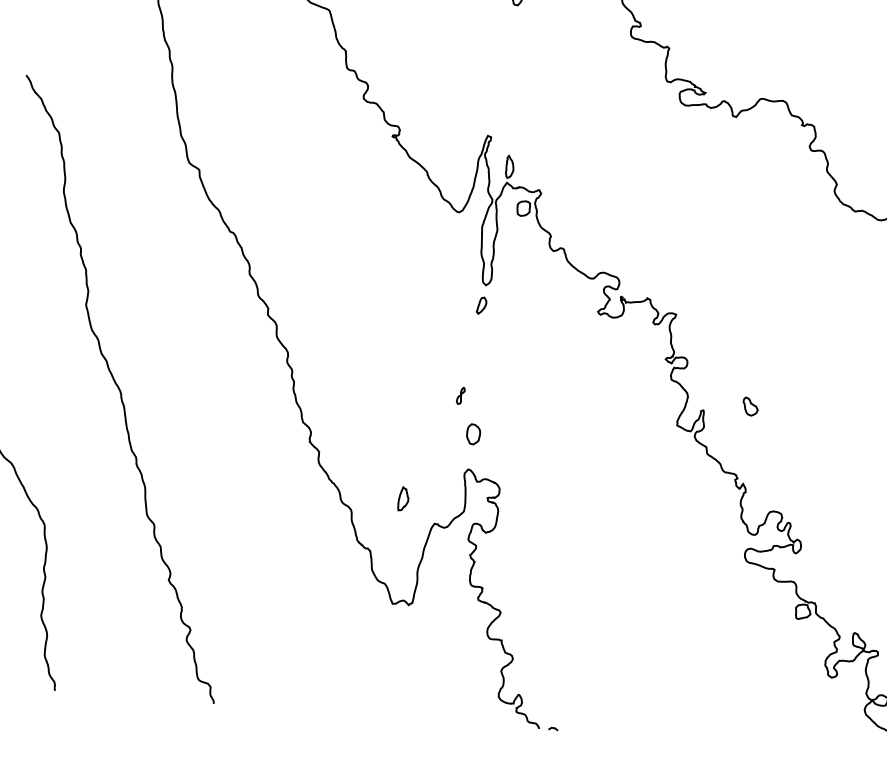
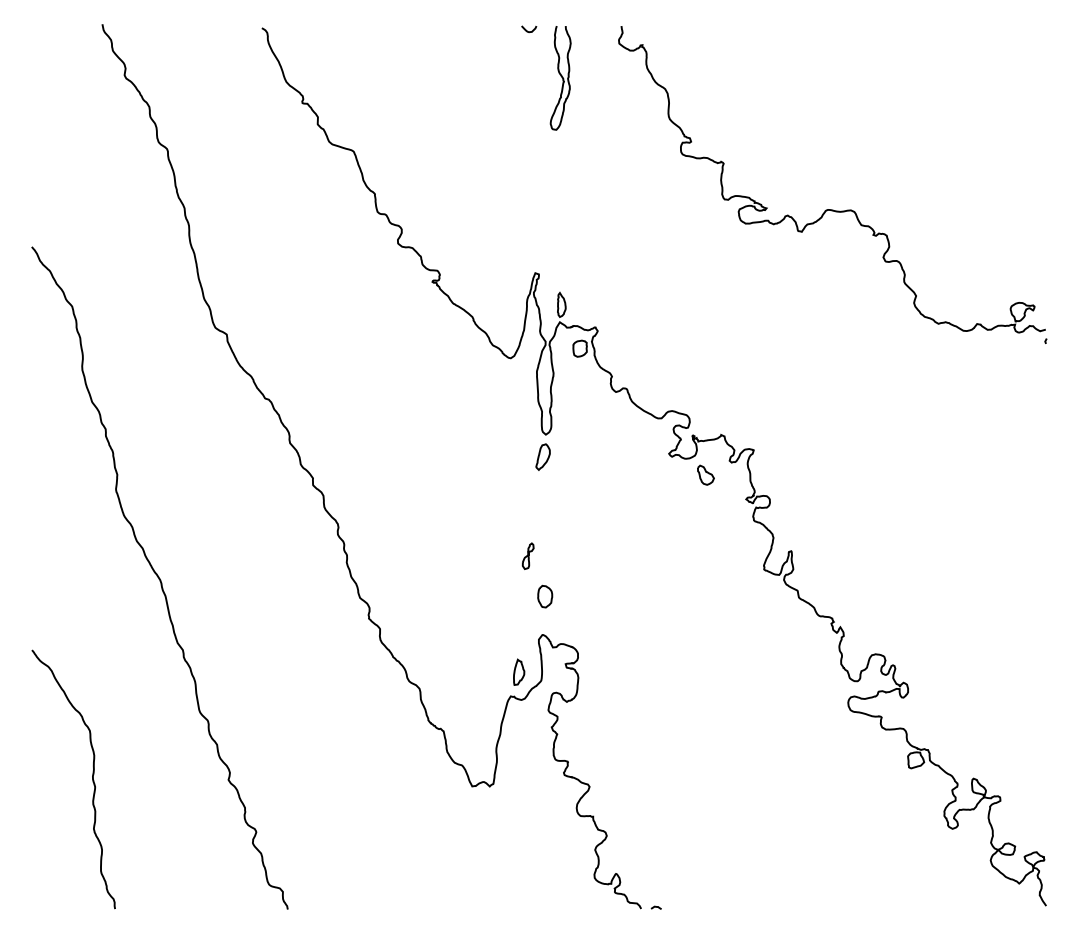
part: (481, 305) -> (542, 456), size x1.43
part: (460, 395) -> (527, 555), size x1.43
part: (750, 405) -> (705, 474), moved
part: (403, 498) -> (519, 671), moved

